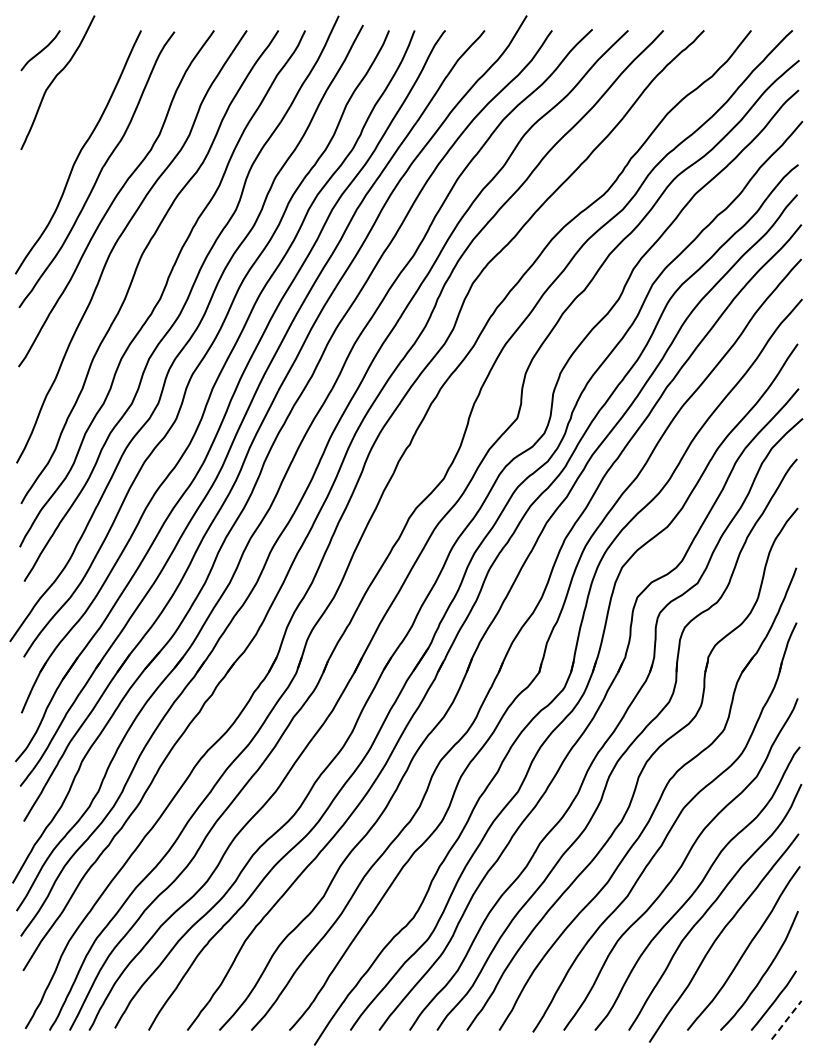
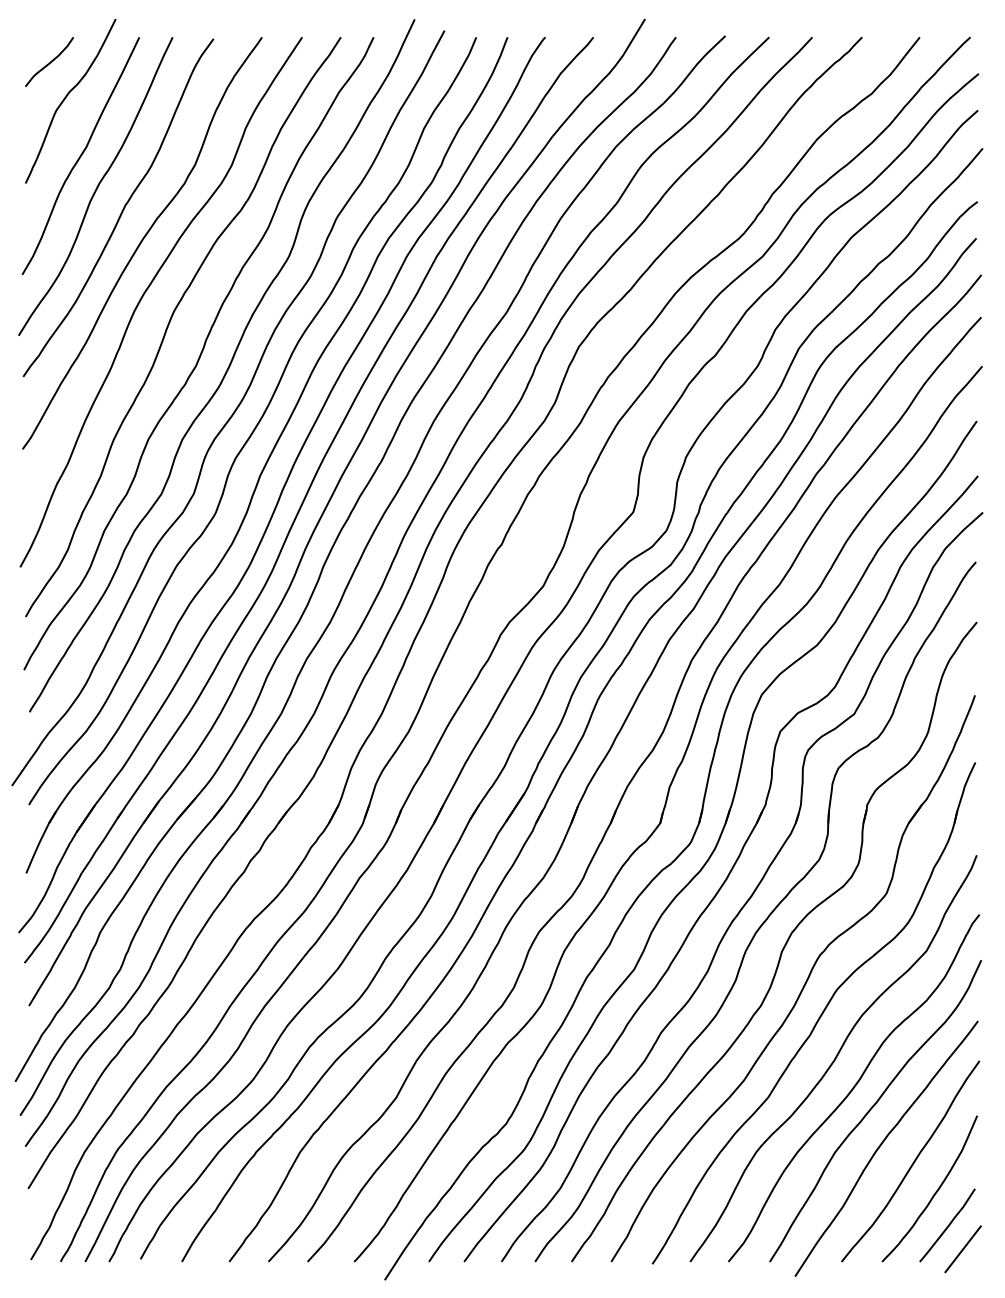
curve: (65, 127) -> (80, 156), added
line: (786, 1019) -> (962, 1248), dashed -> solid

